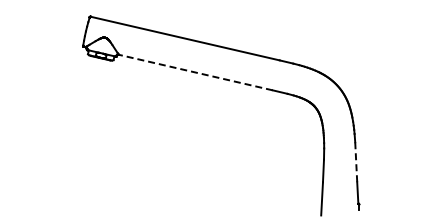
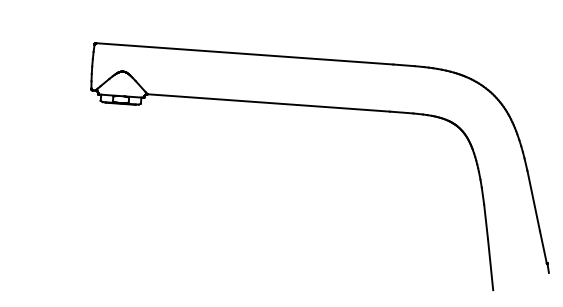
line: (195, 72) -> (268, 102), dashed -> solid
line: (356, 162) -> (534, 201), dashed -> solid

